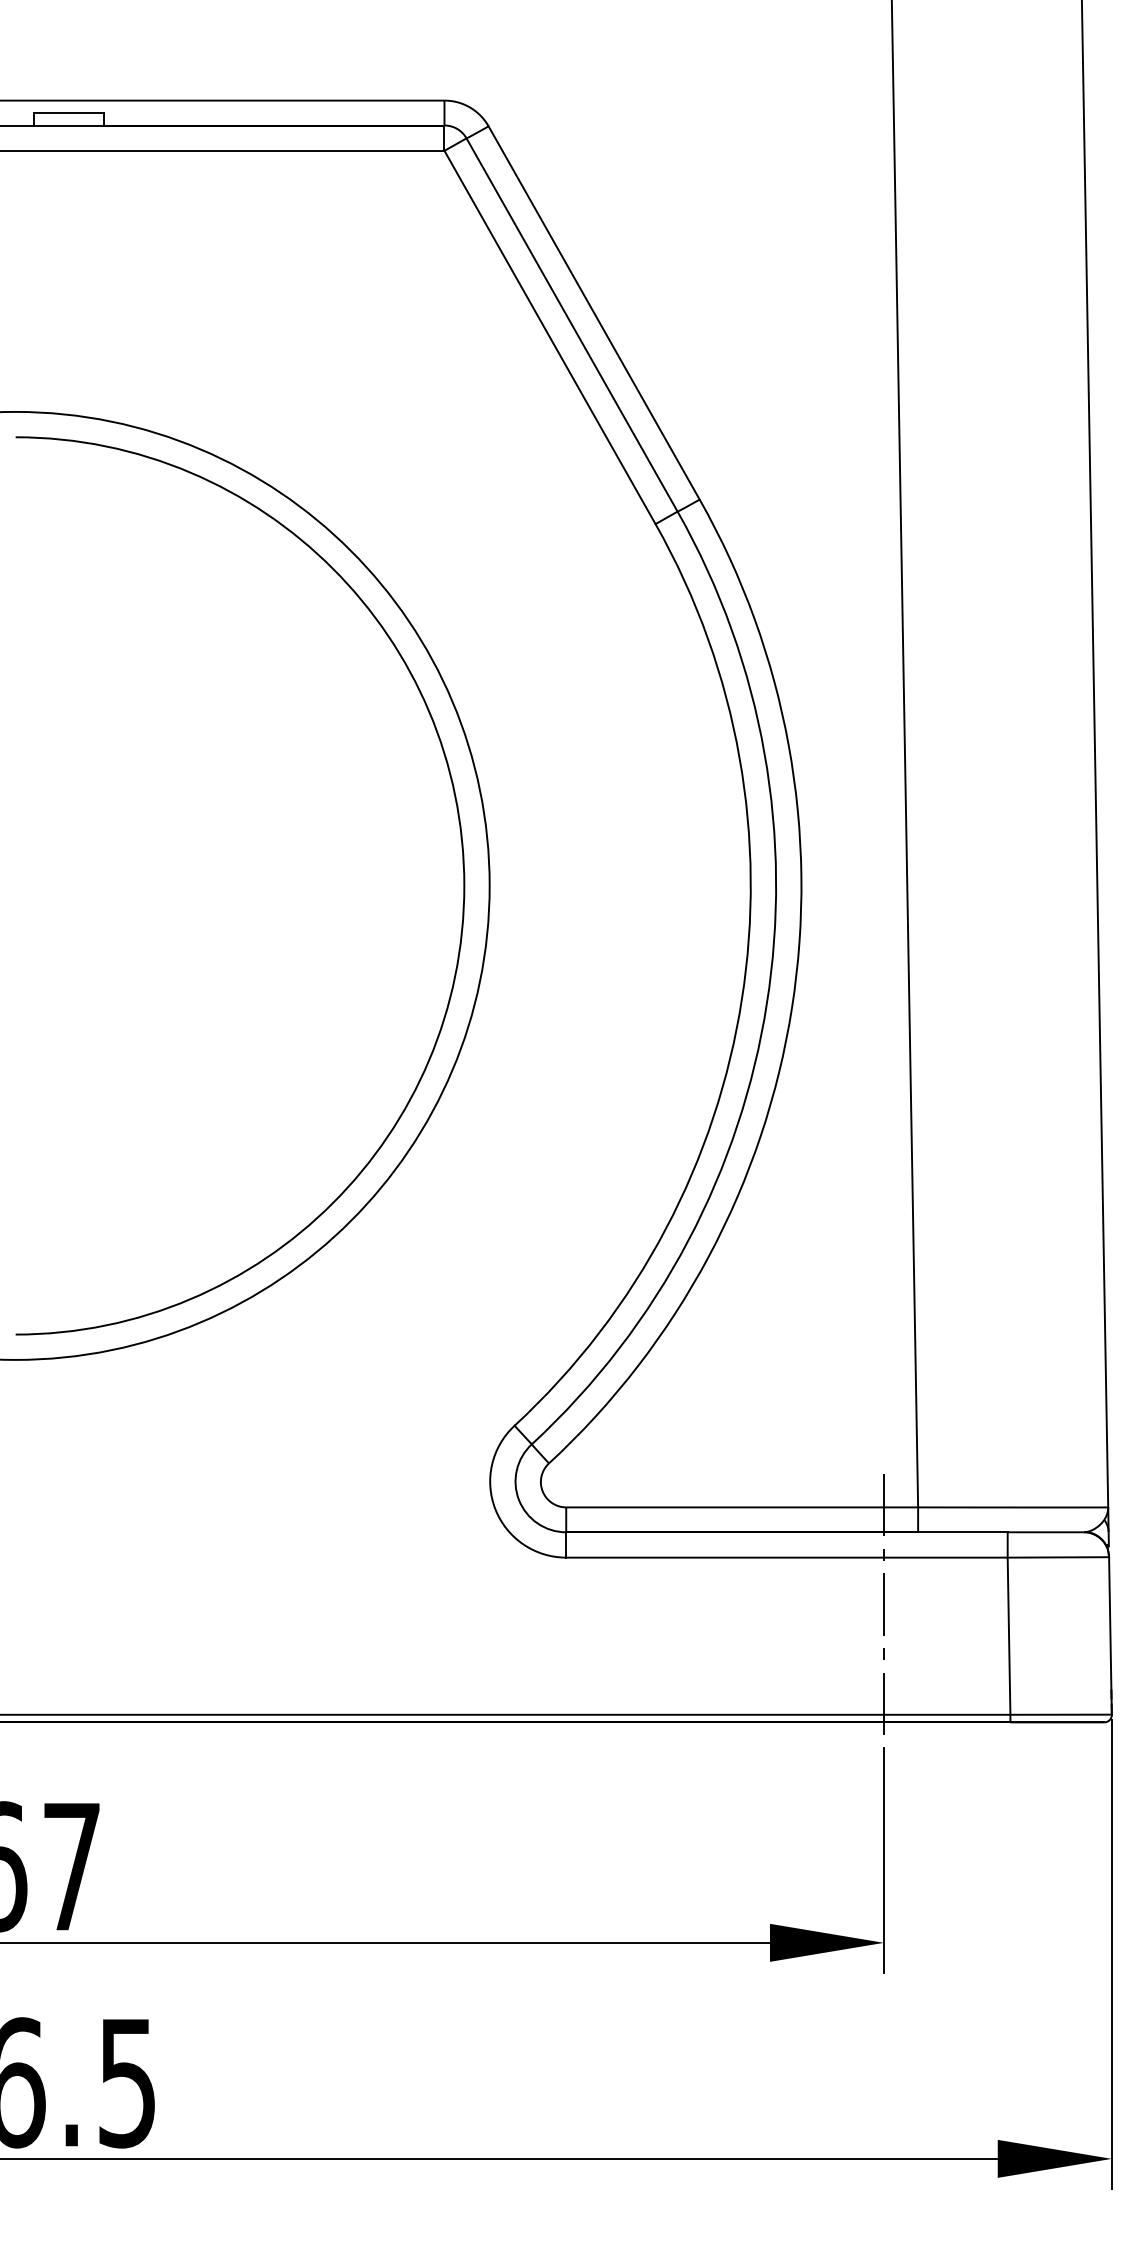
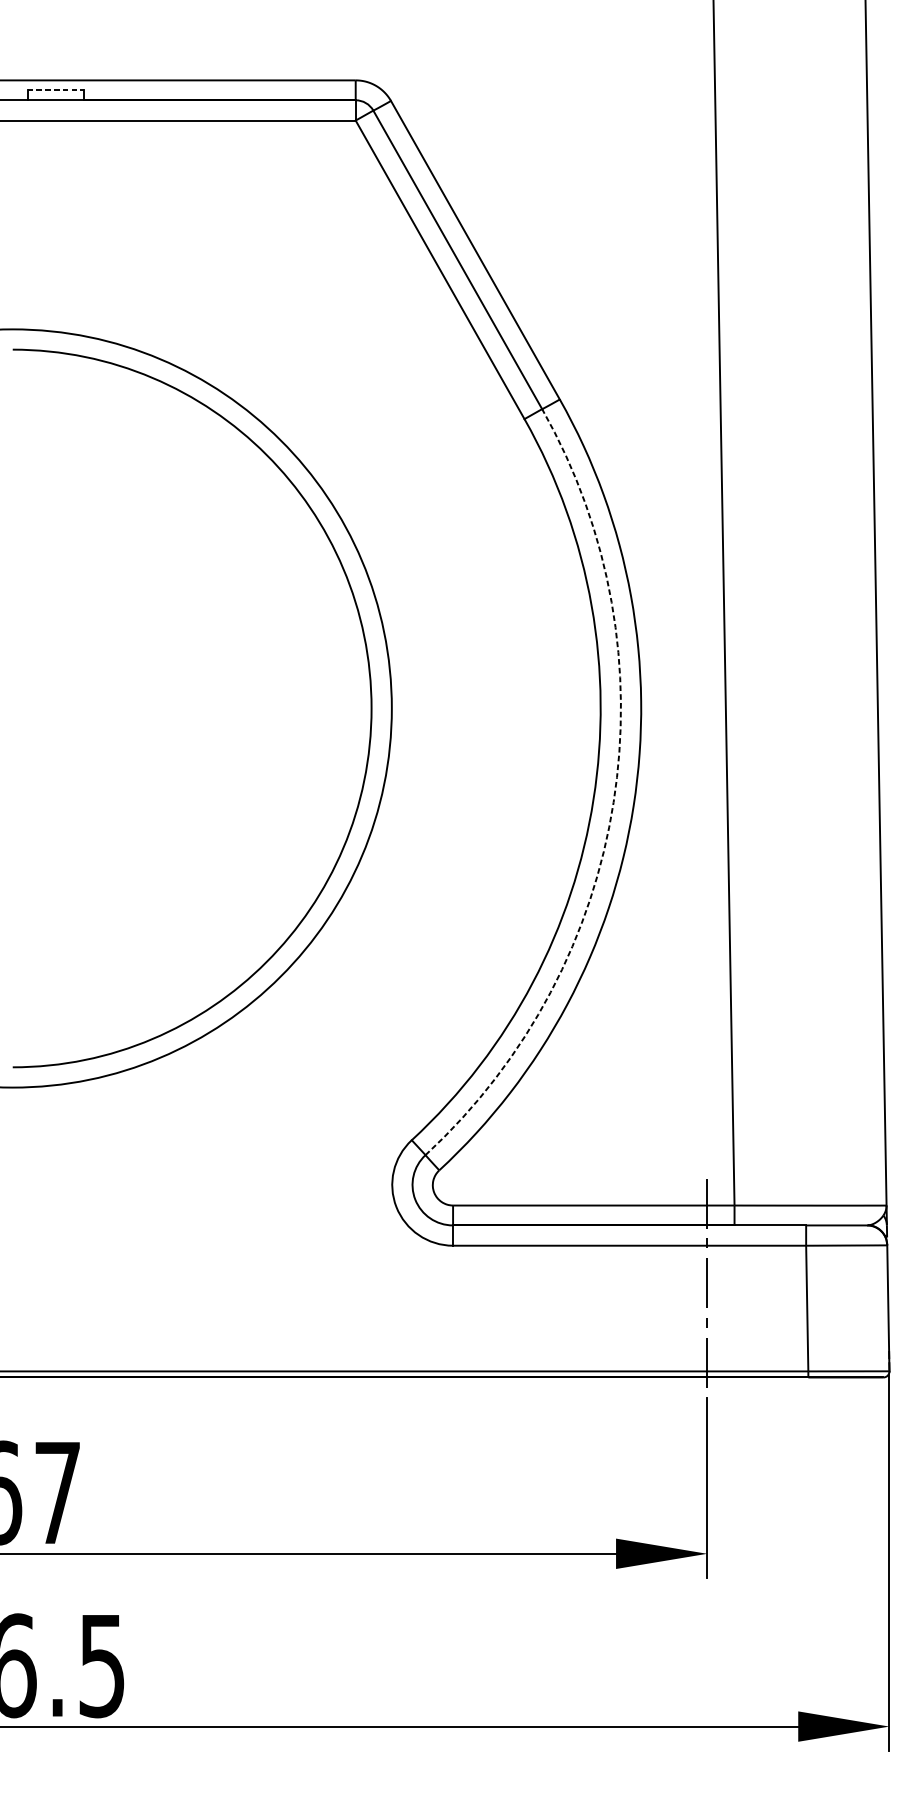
line: (69, 112) -> (55, 89), solid -> dashed
arc: (766, 1003) -> (613, 802), solid -> dashed

